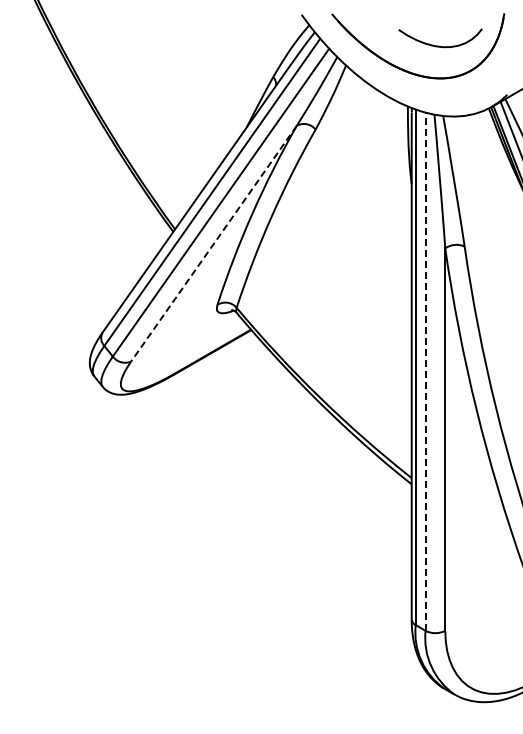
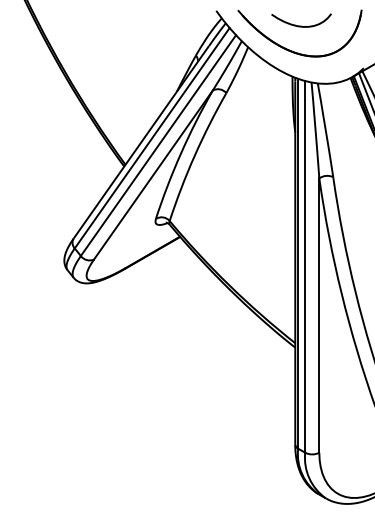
curve: (439, 45) -> (300, 25), moved
line: (213, 243) -> (153, 174), dashed -> solid
line: (425, 371) -> (305, 266), dashed -> solid

